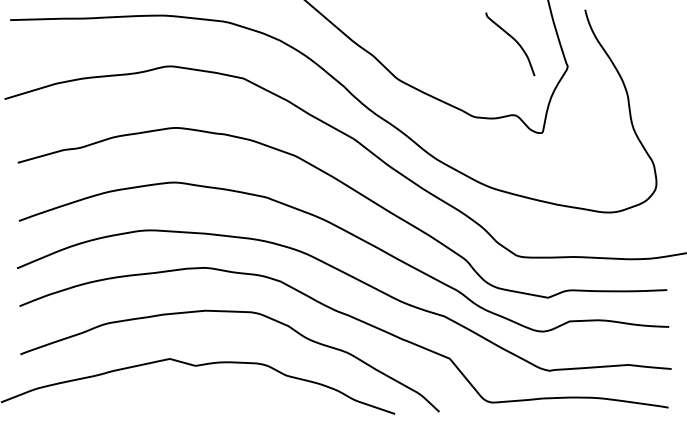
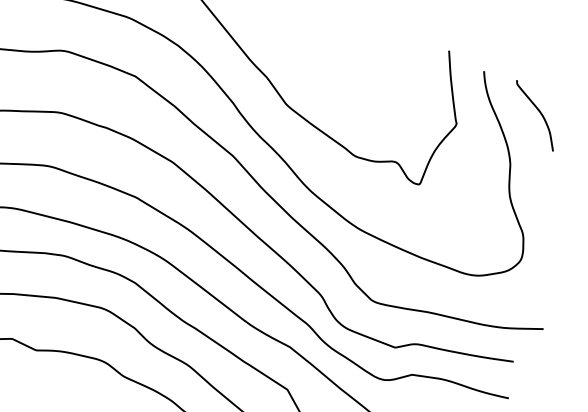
curve: (514, 40) -> (539, 112), moved

